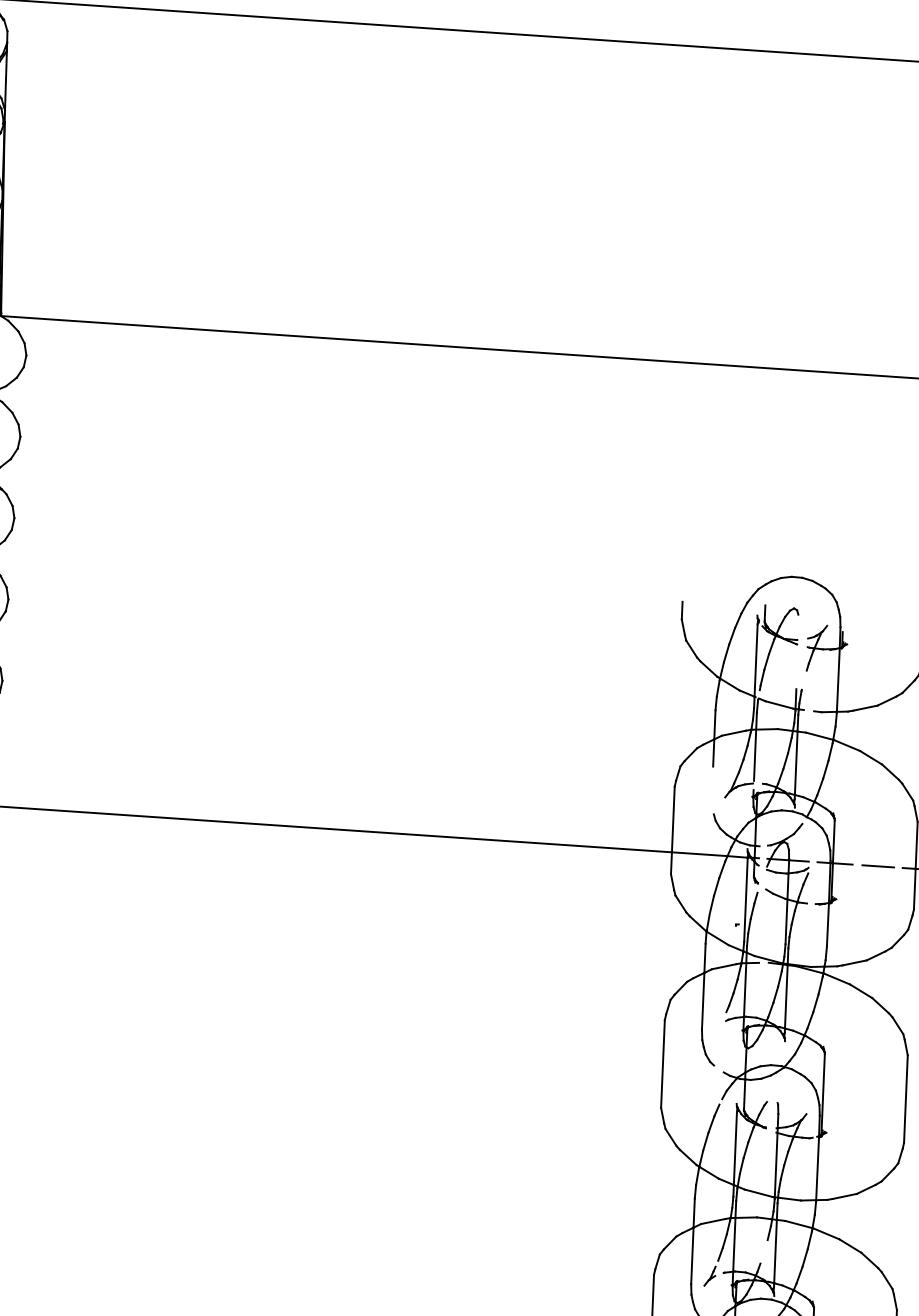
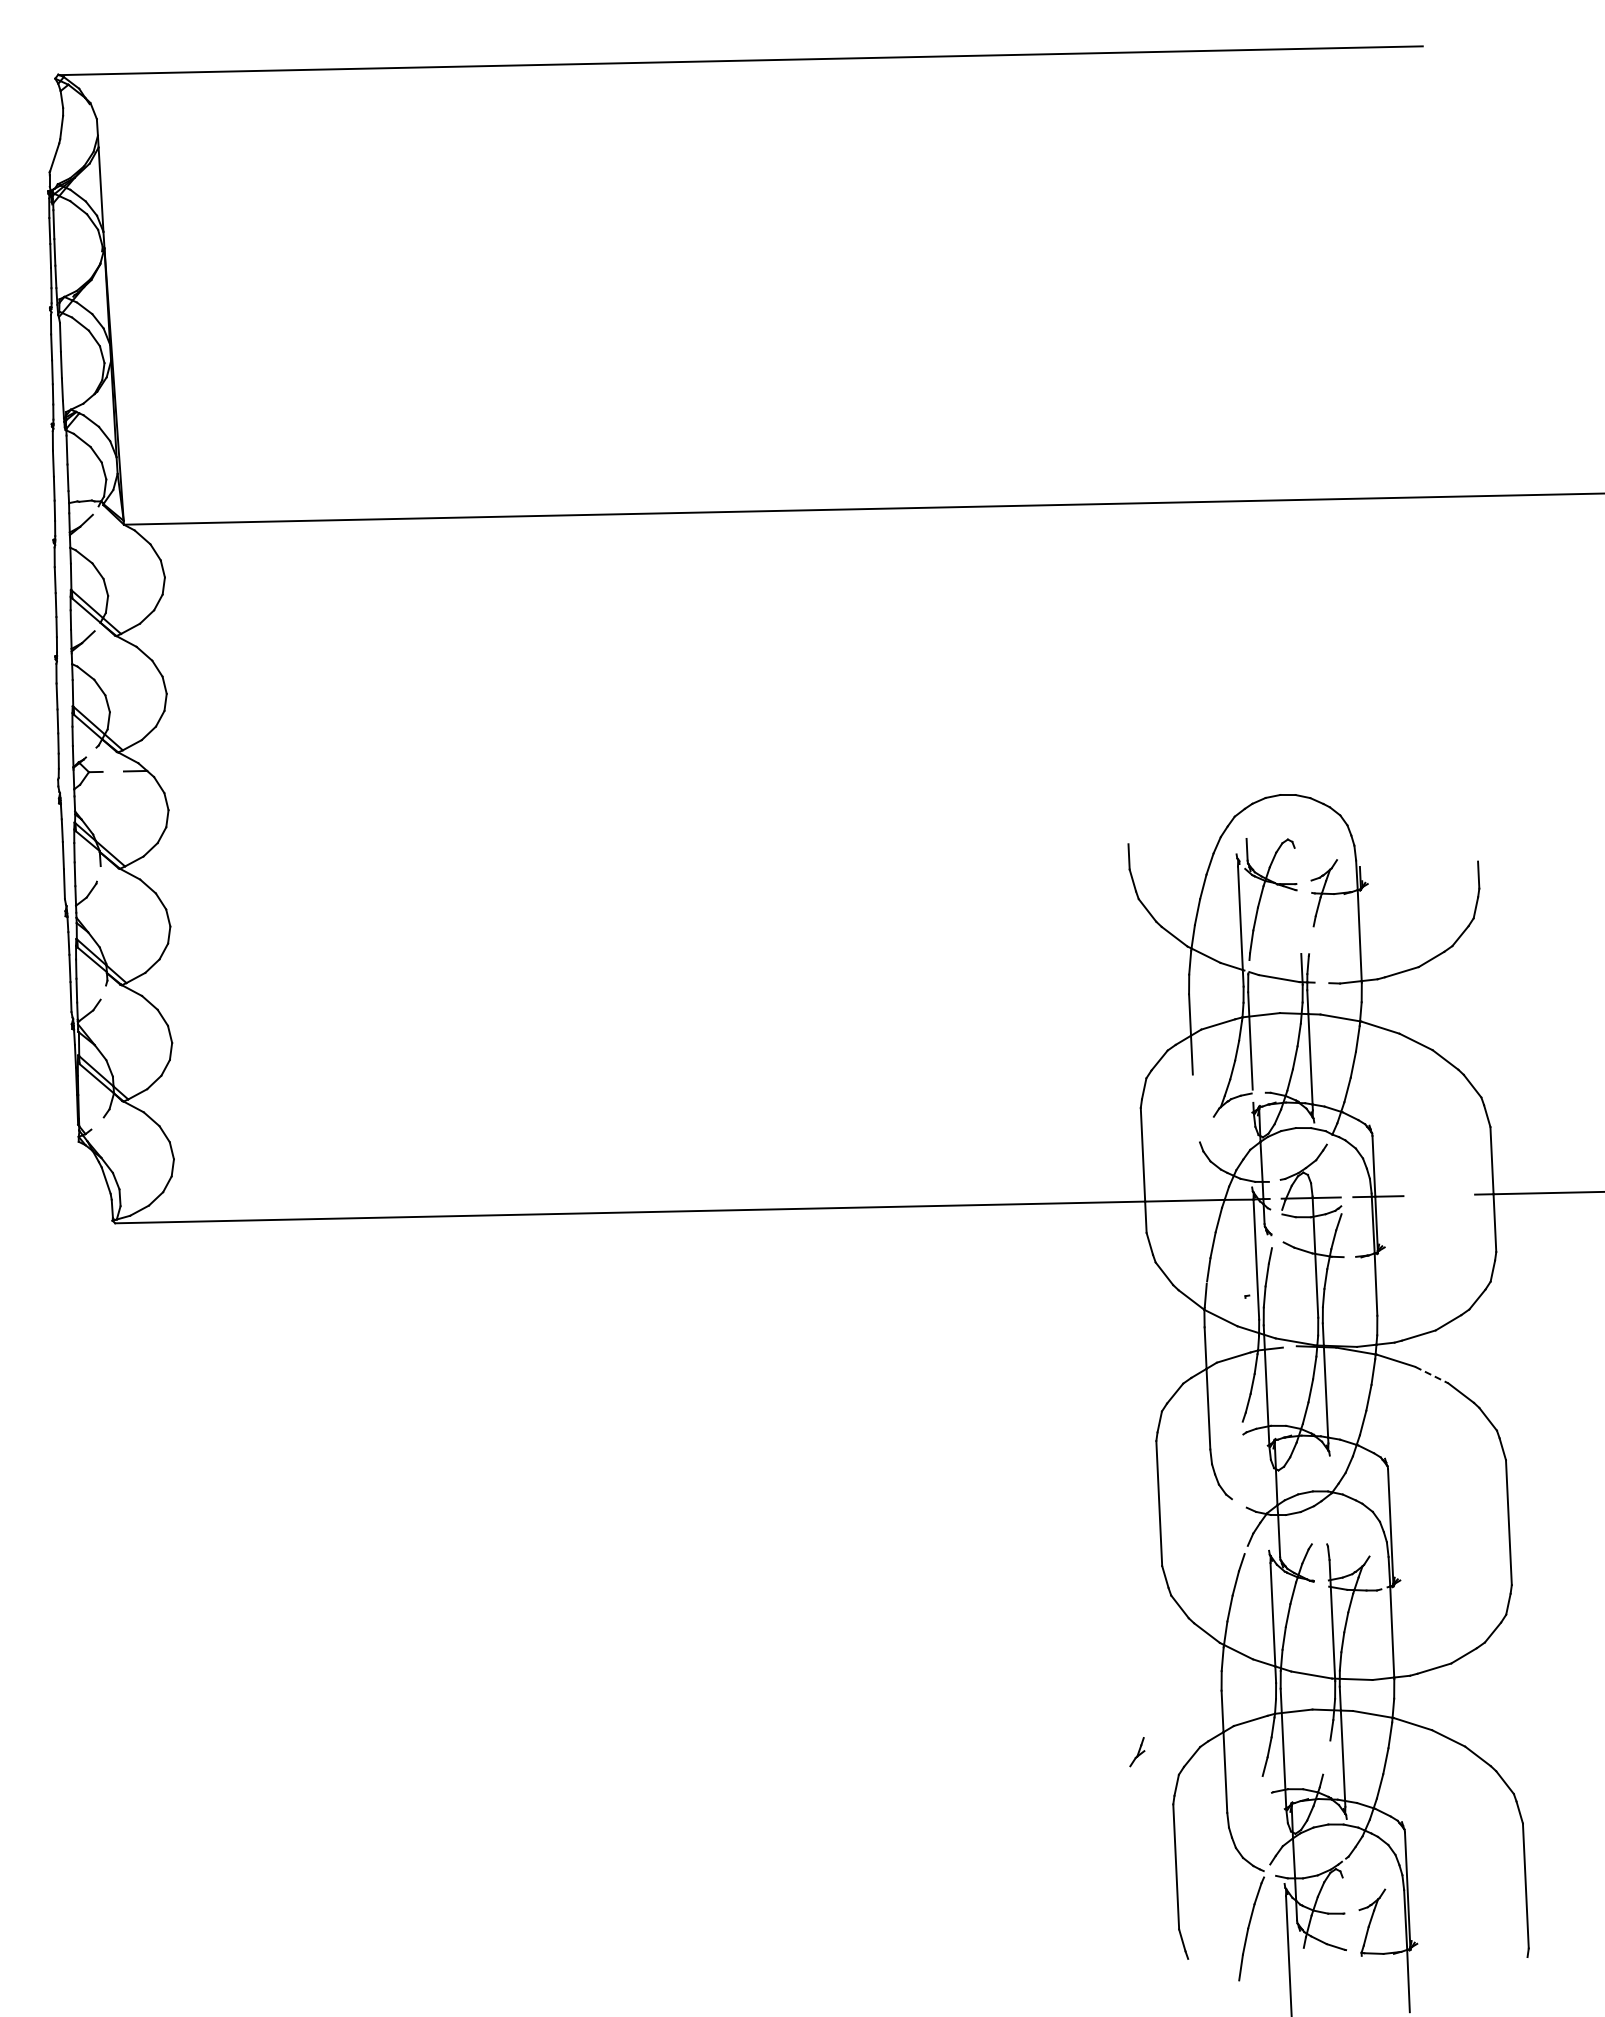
line: (877, 865) -> (1439, 1194), removed
line: (861, 991) -> (1432, 1375), solid -> dashed
part: (710, 1276) -> (1137, 1752), moved

